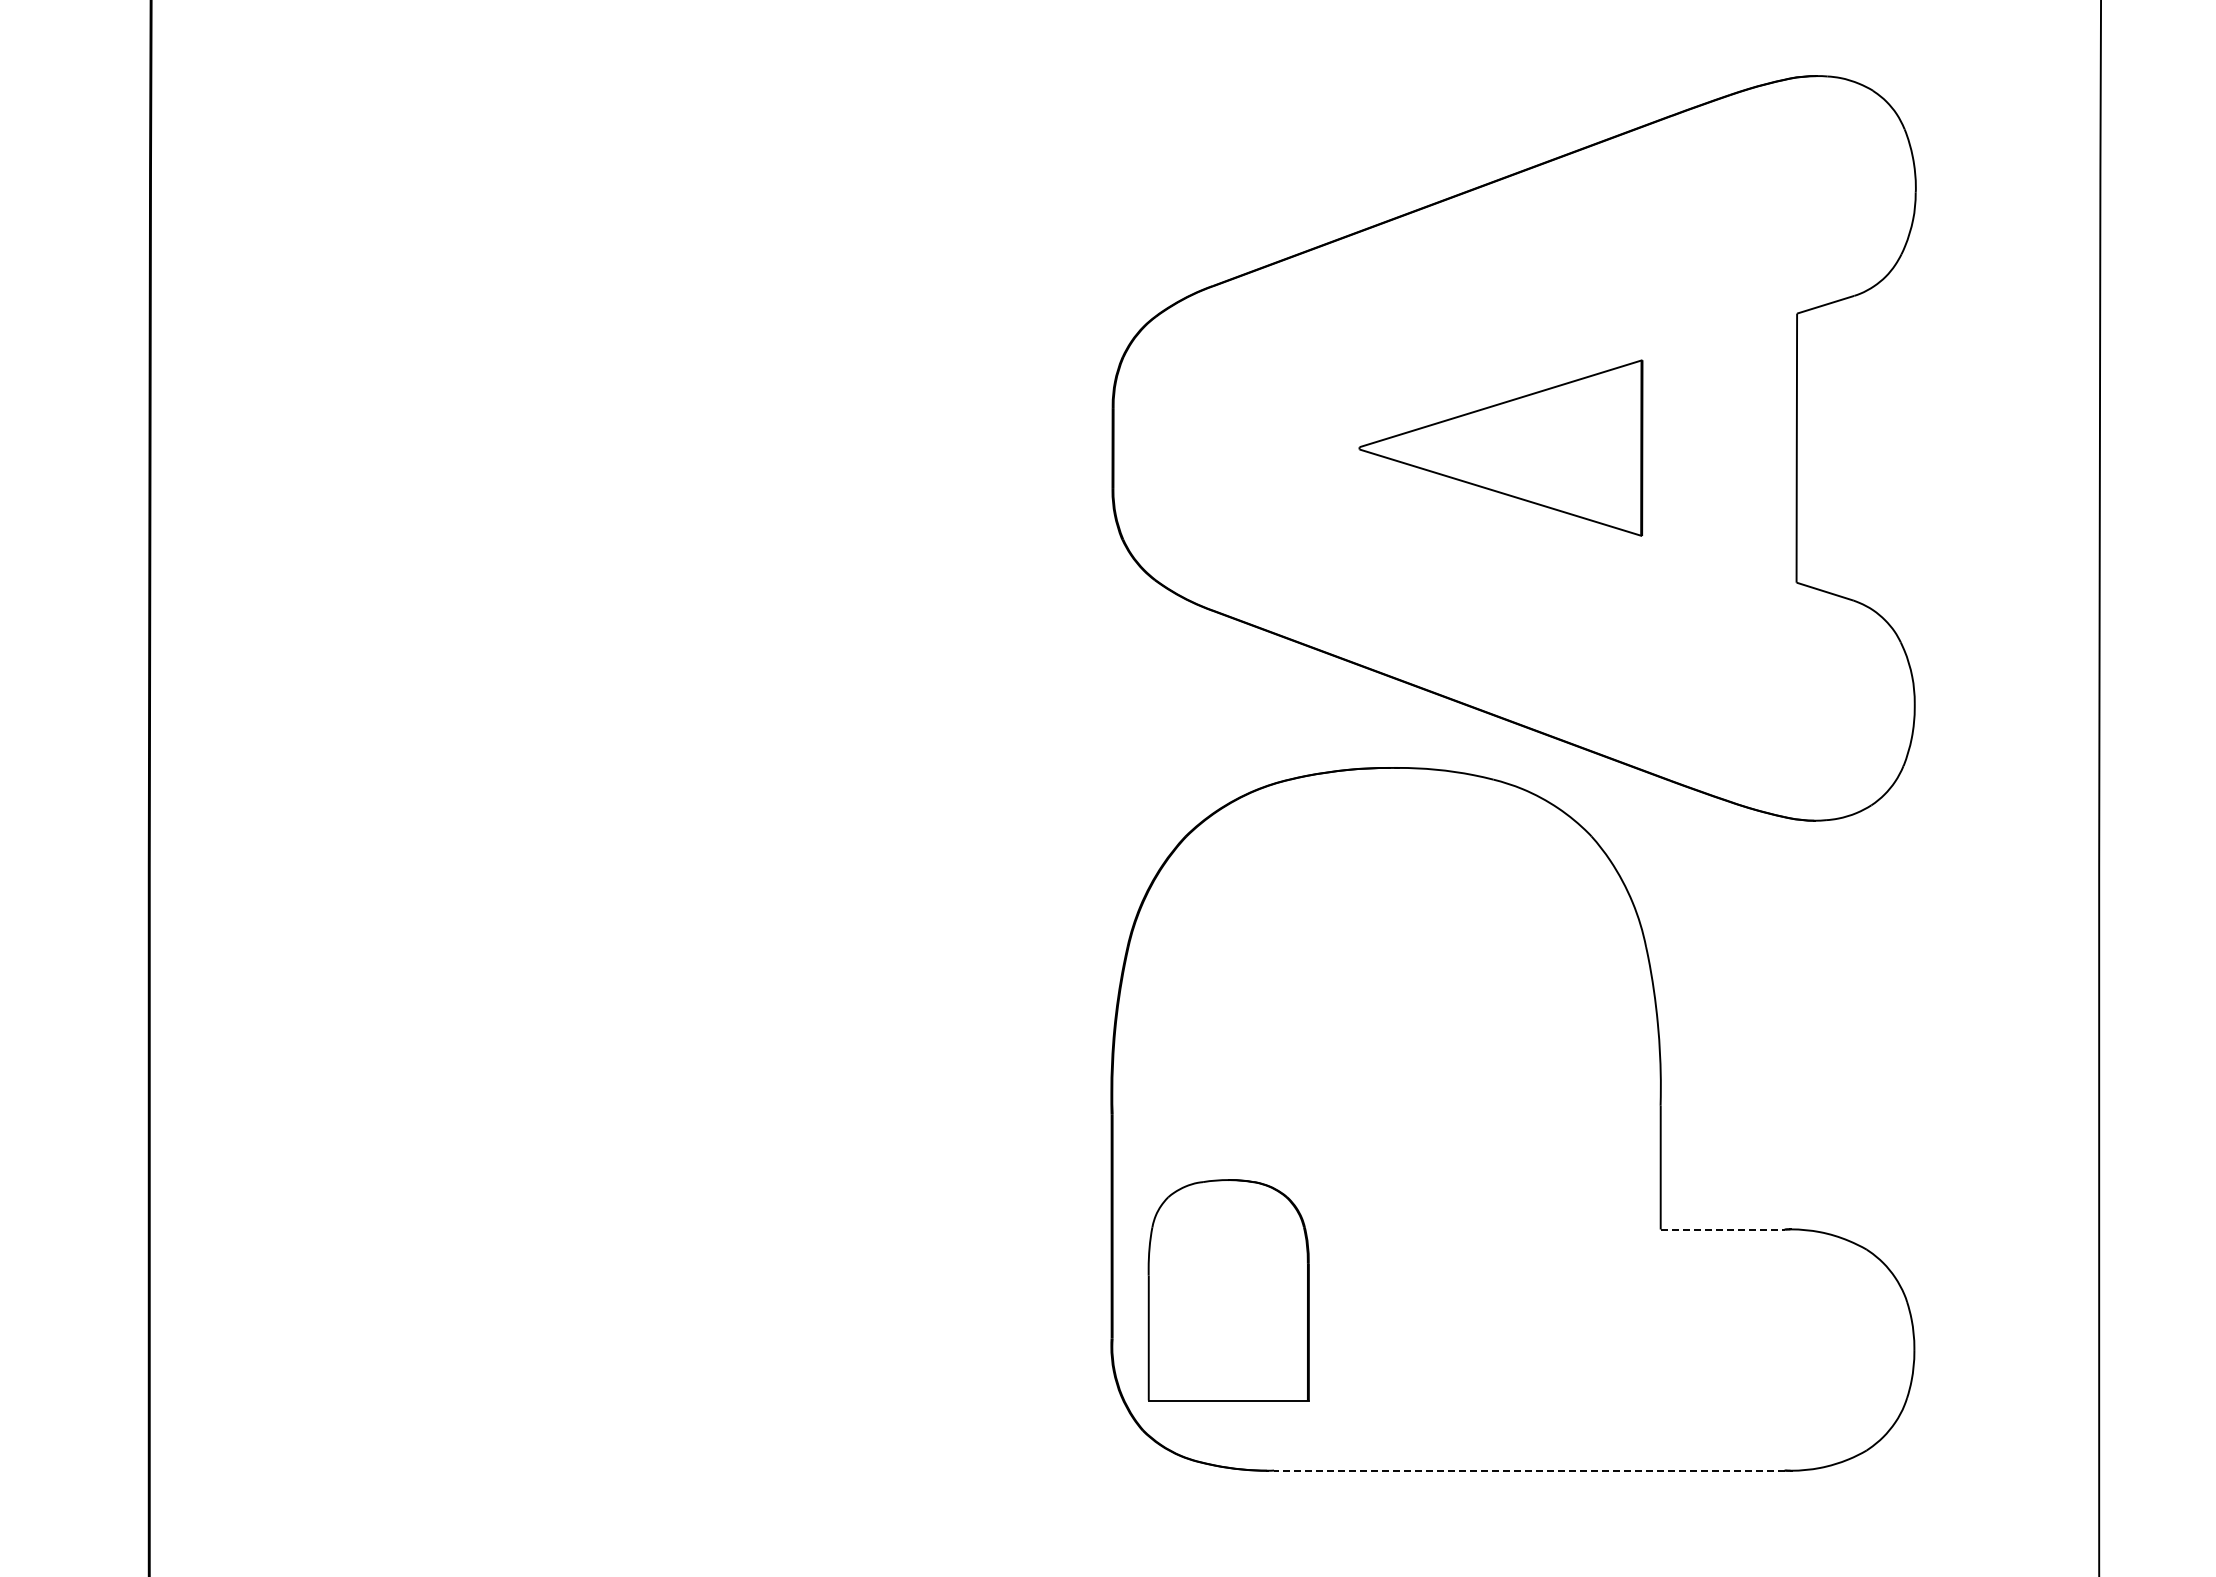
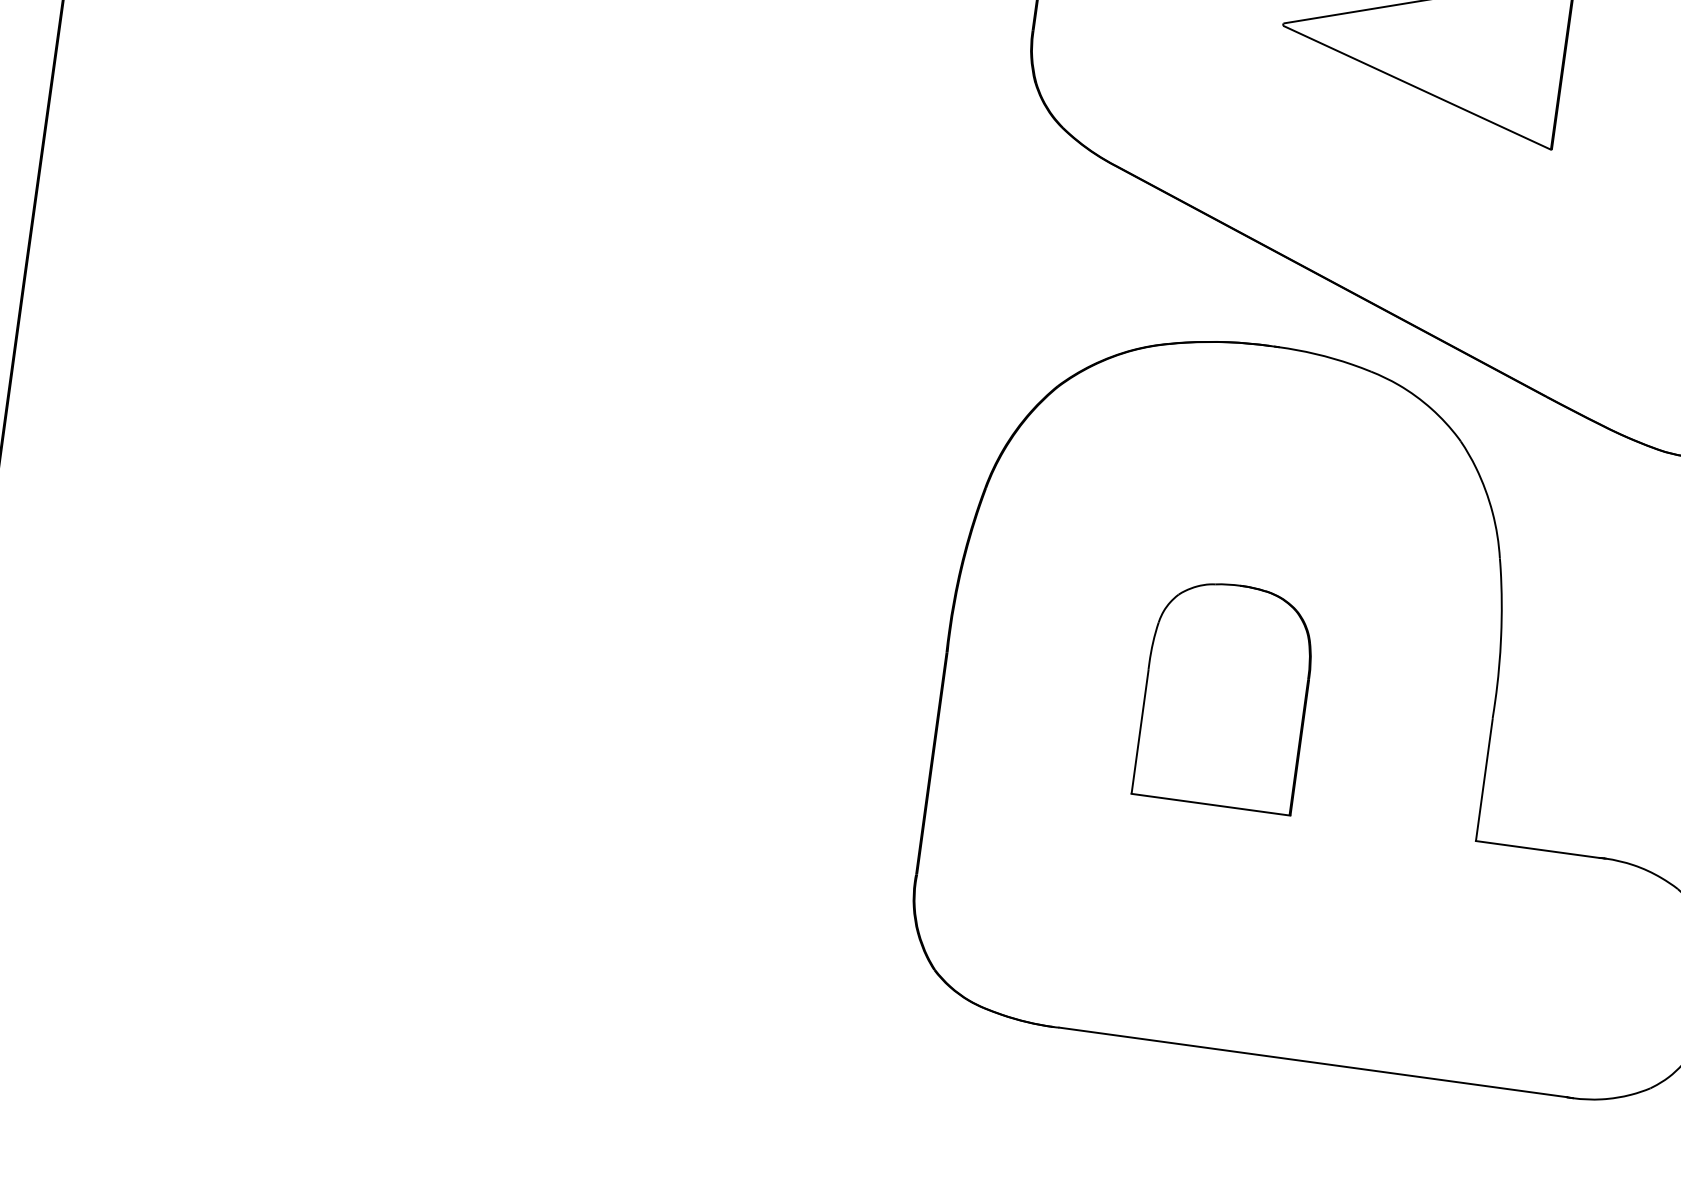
line: (1723, 1229) -> (1538, 849), dashed -> solid
part: (1228, 1290) -> (1225, 695), moved
line: (1529, 1470) -> (1312, 1062), dashed -> solid

